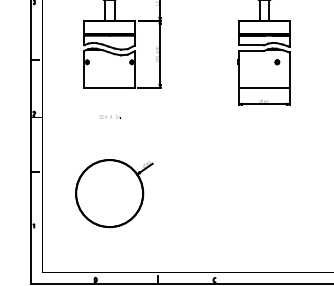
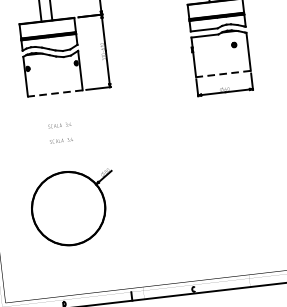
line: (109, 87) -> (55, 93), solid -> dashed
line: (264, 87) -> (223, 74), solid -> dashed
part: (110, 130) -> (61, 140), added

